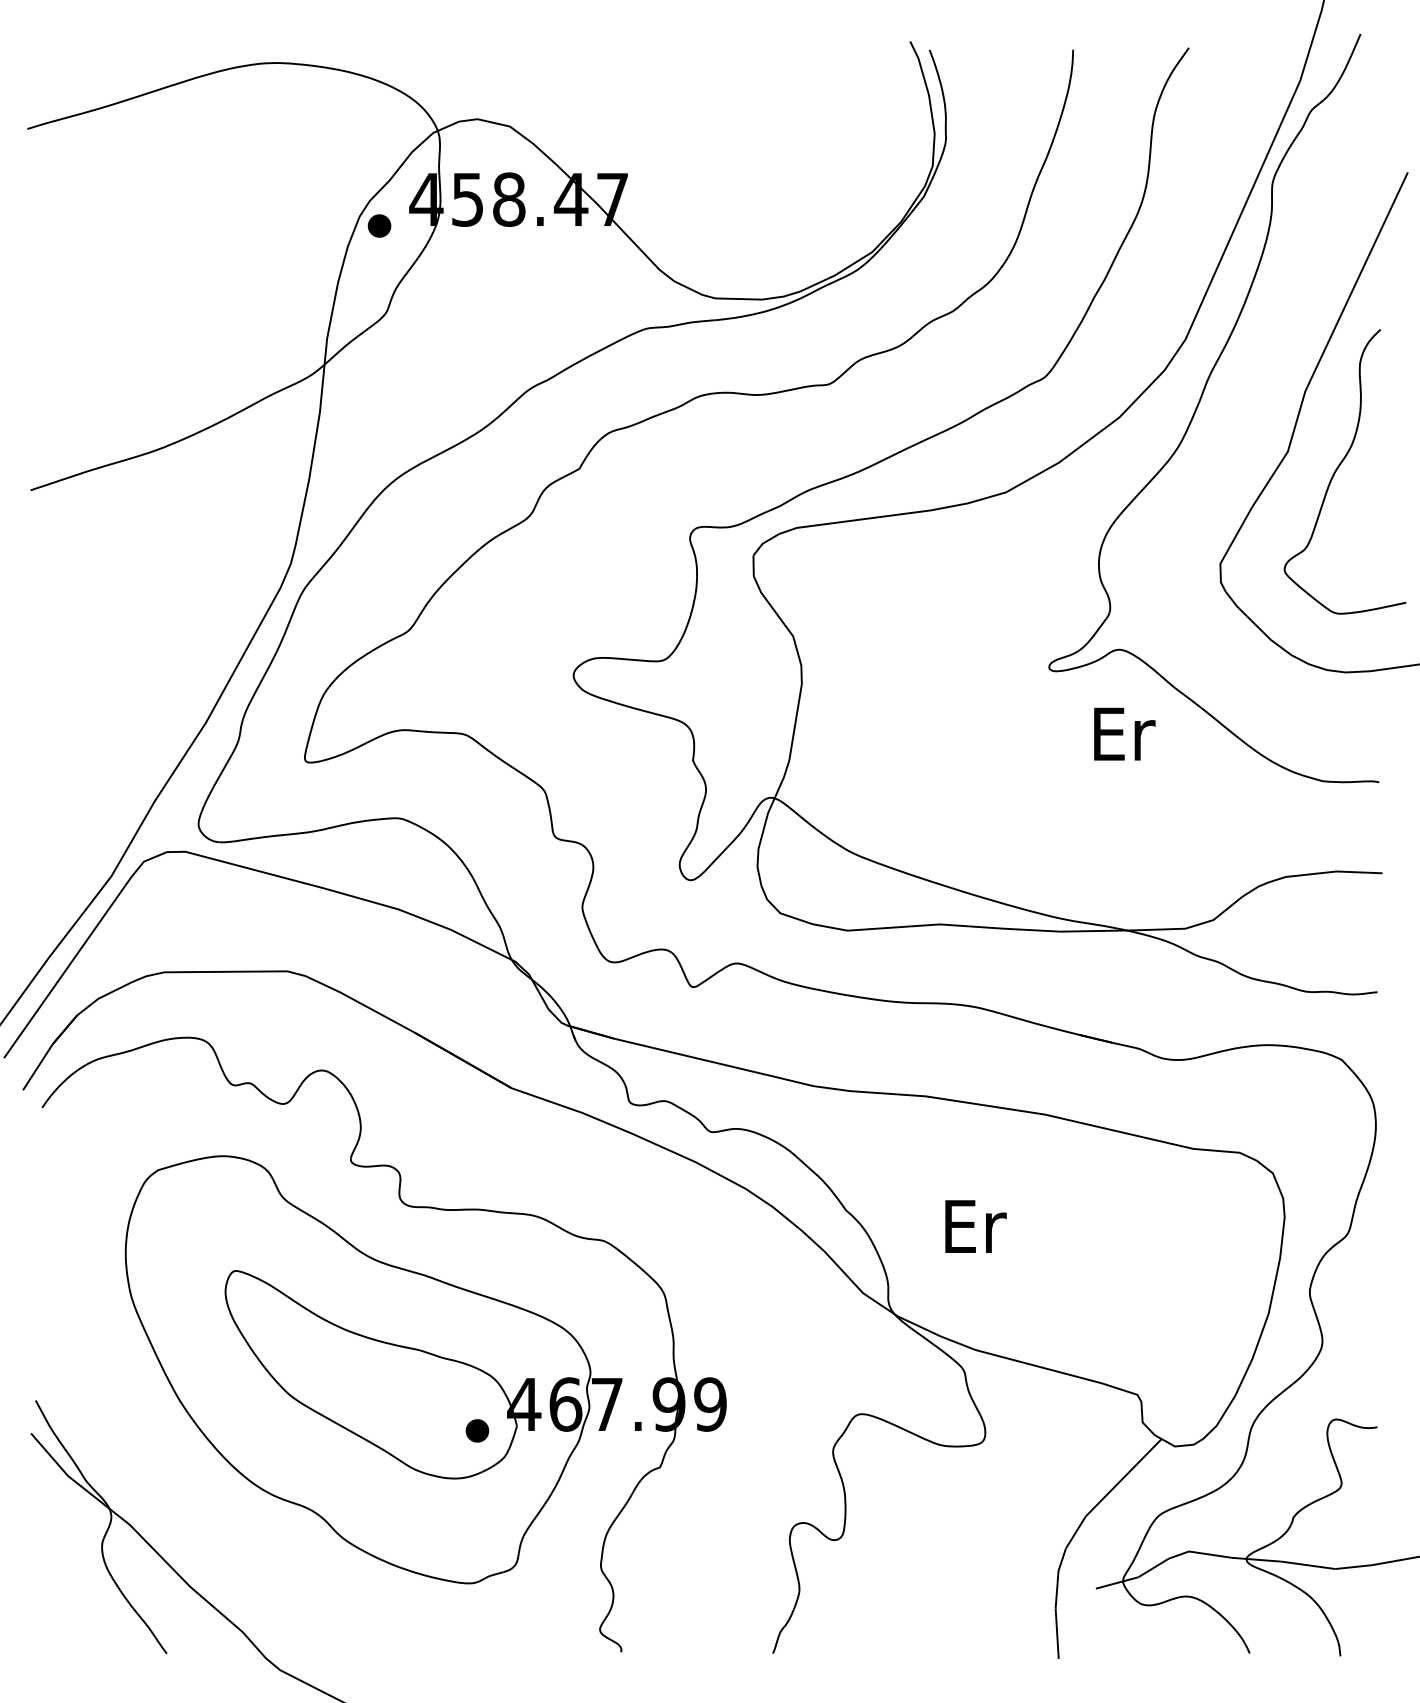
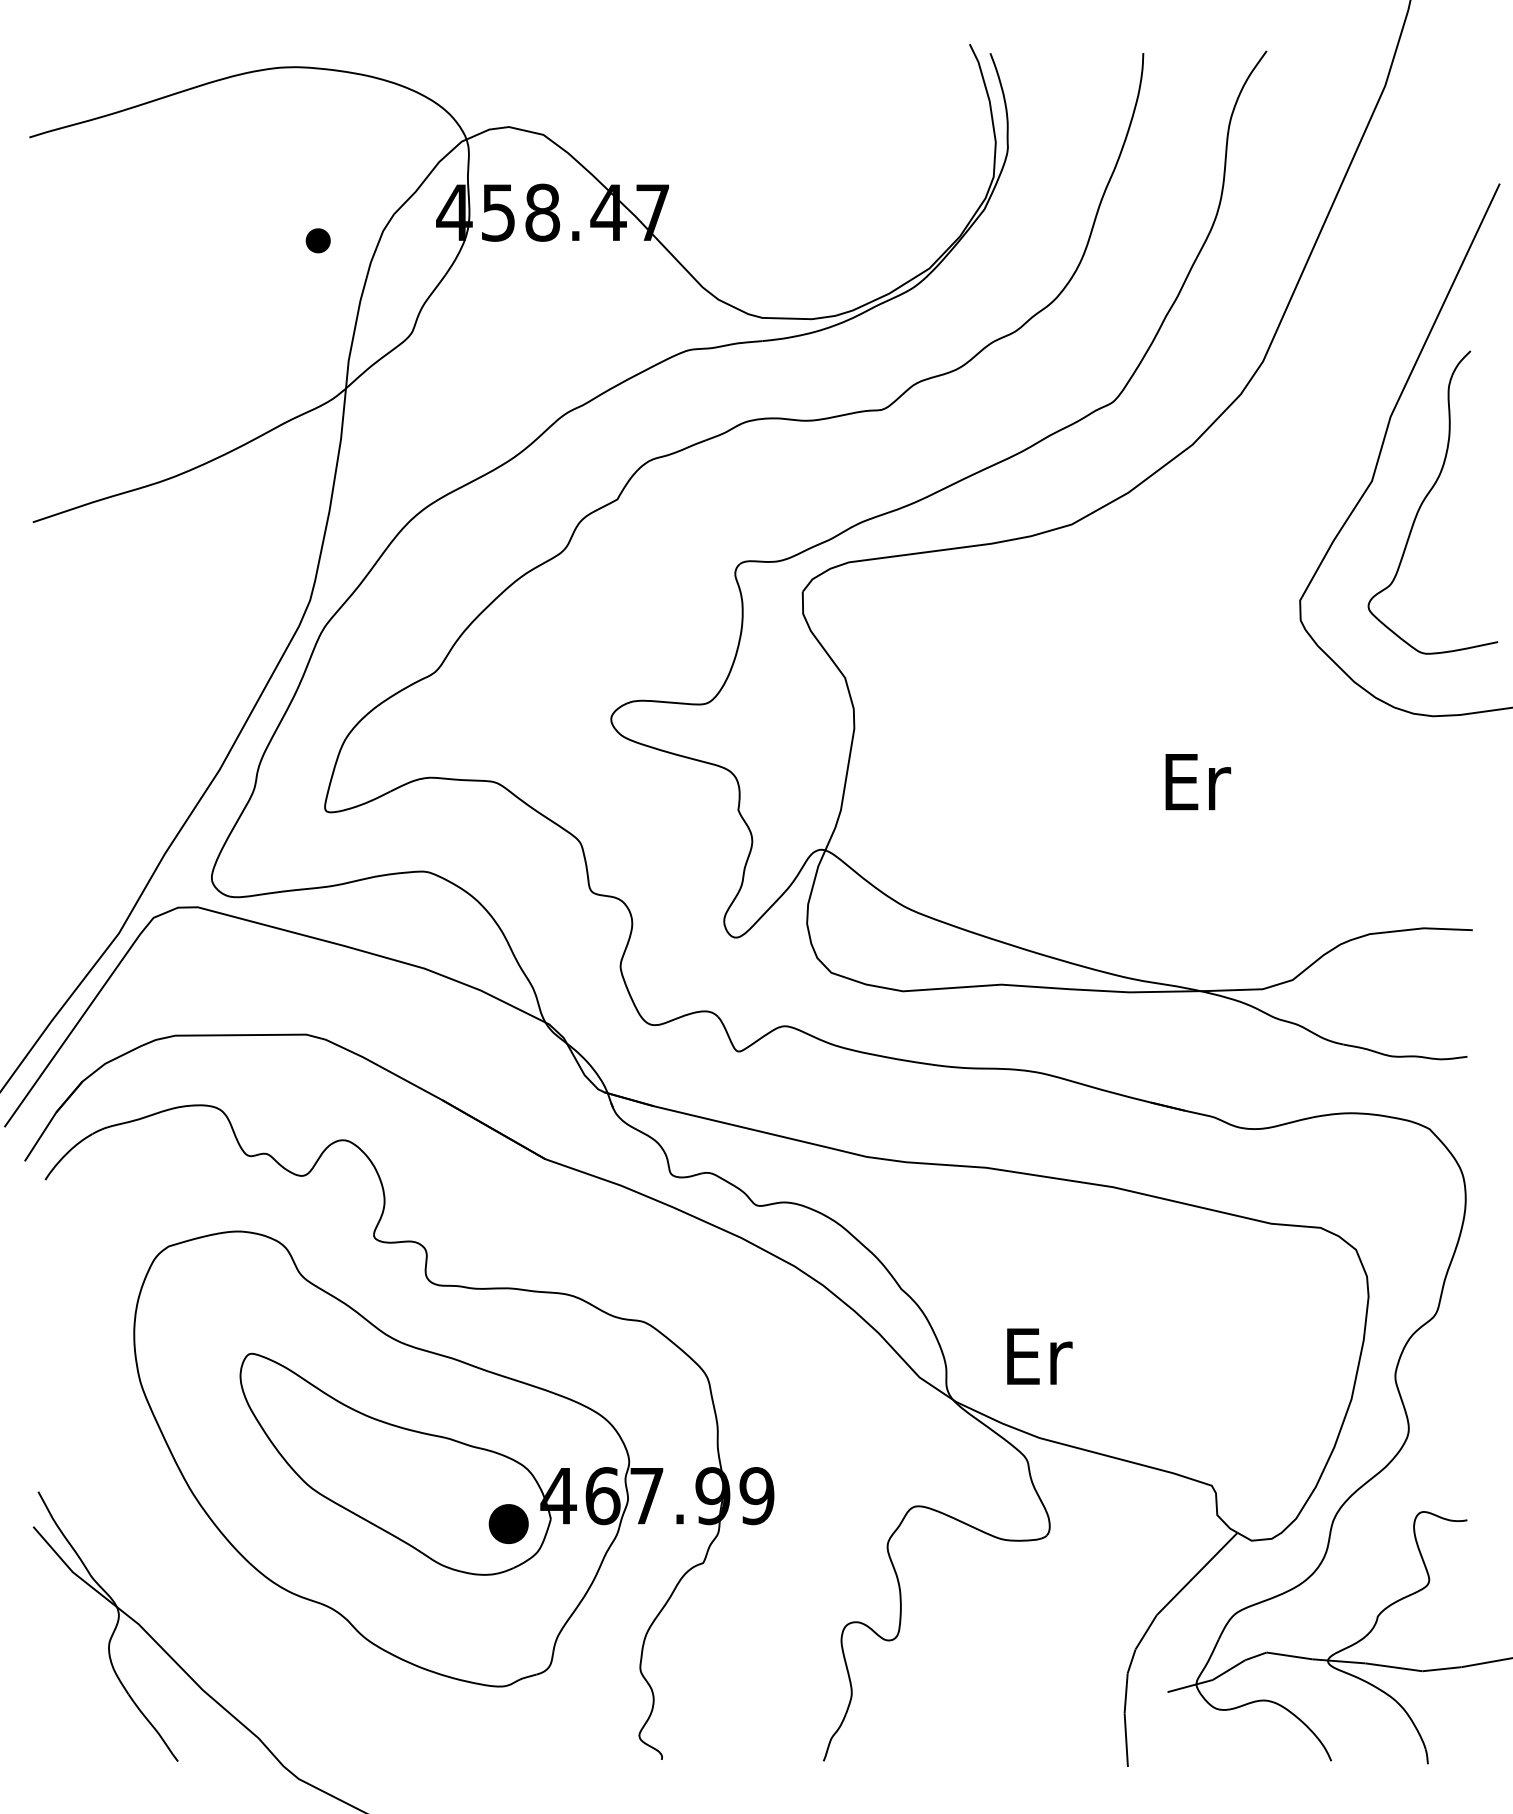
part: (379, 225) -> (318, 240), moved
part: (1200, 402) -> (1278, 428), removed
text: (975, 1226) -> (1039, 1356), moved
part: (477, 1430) -> (508, 1523), size x1.6

